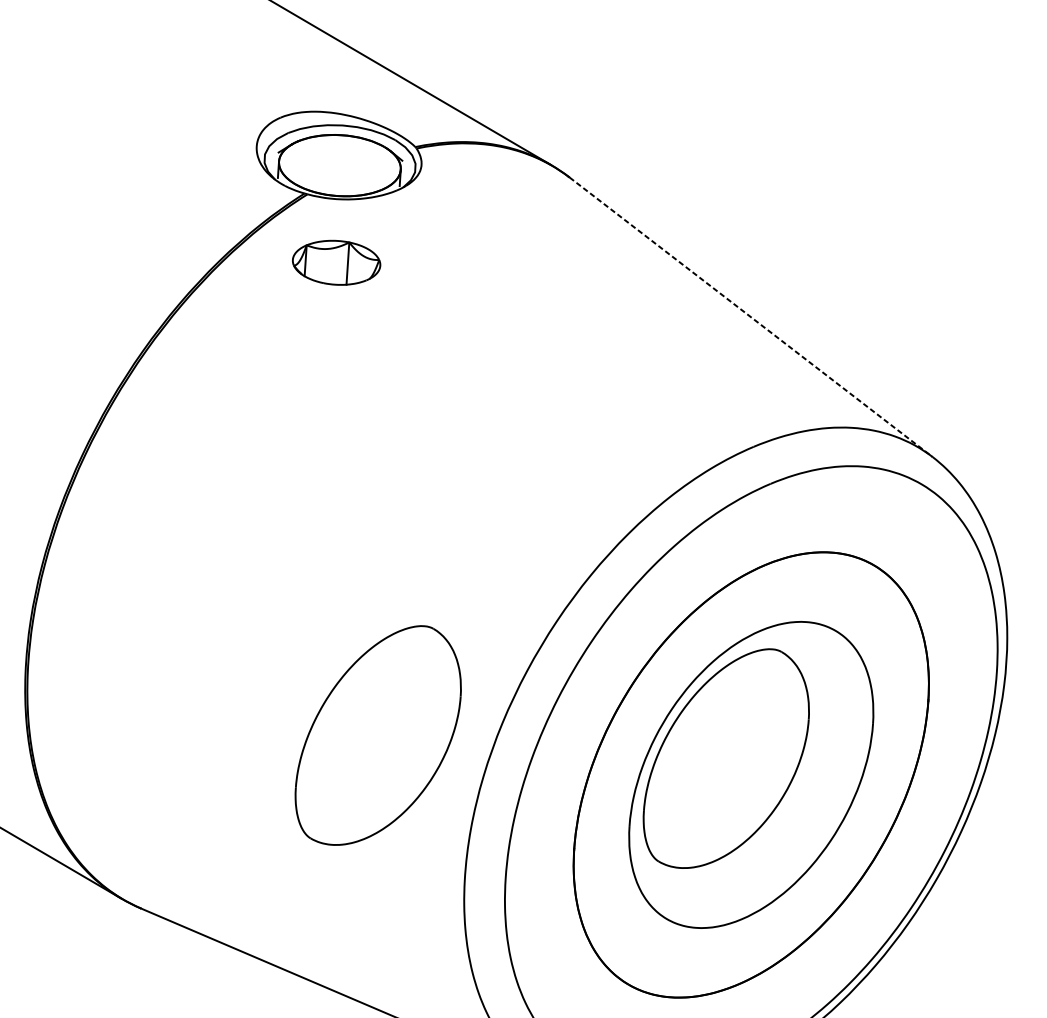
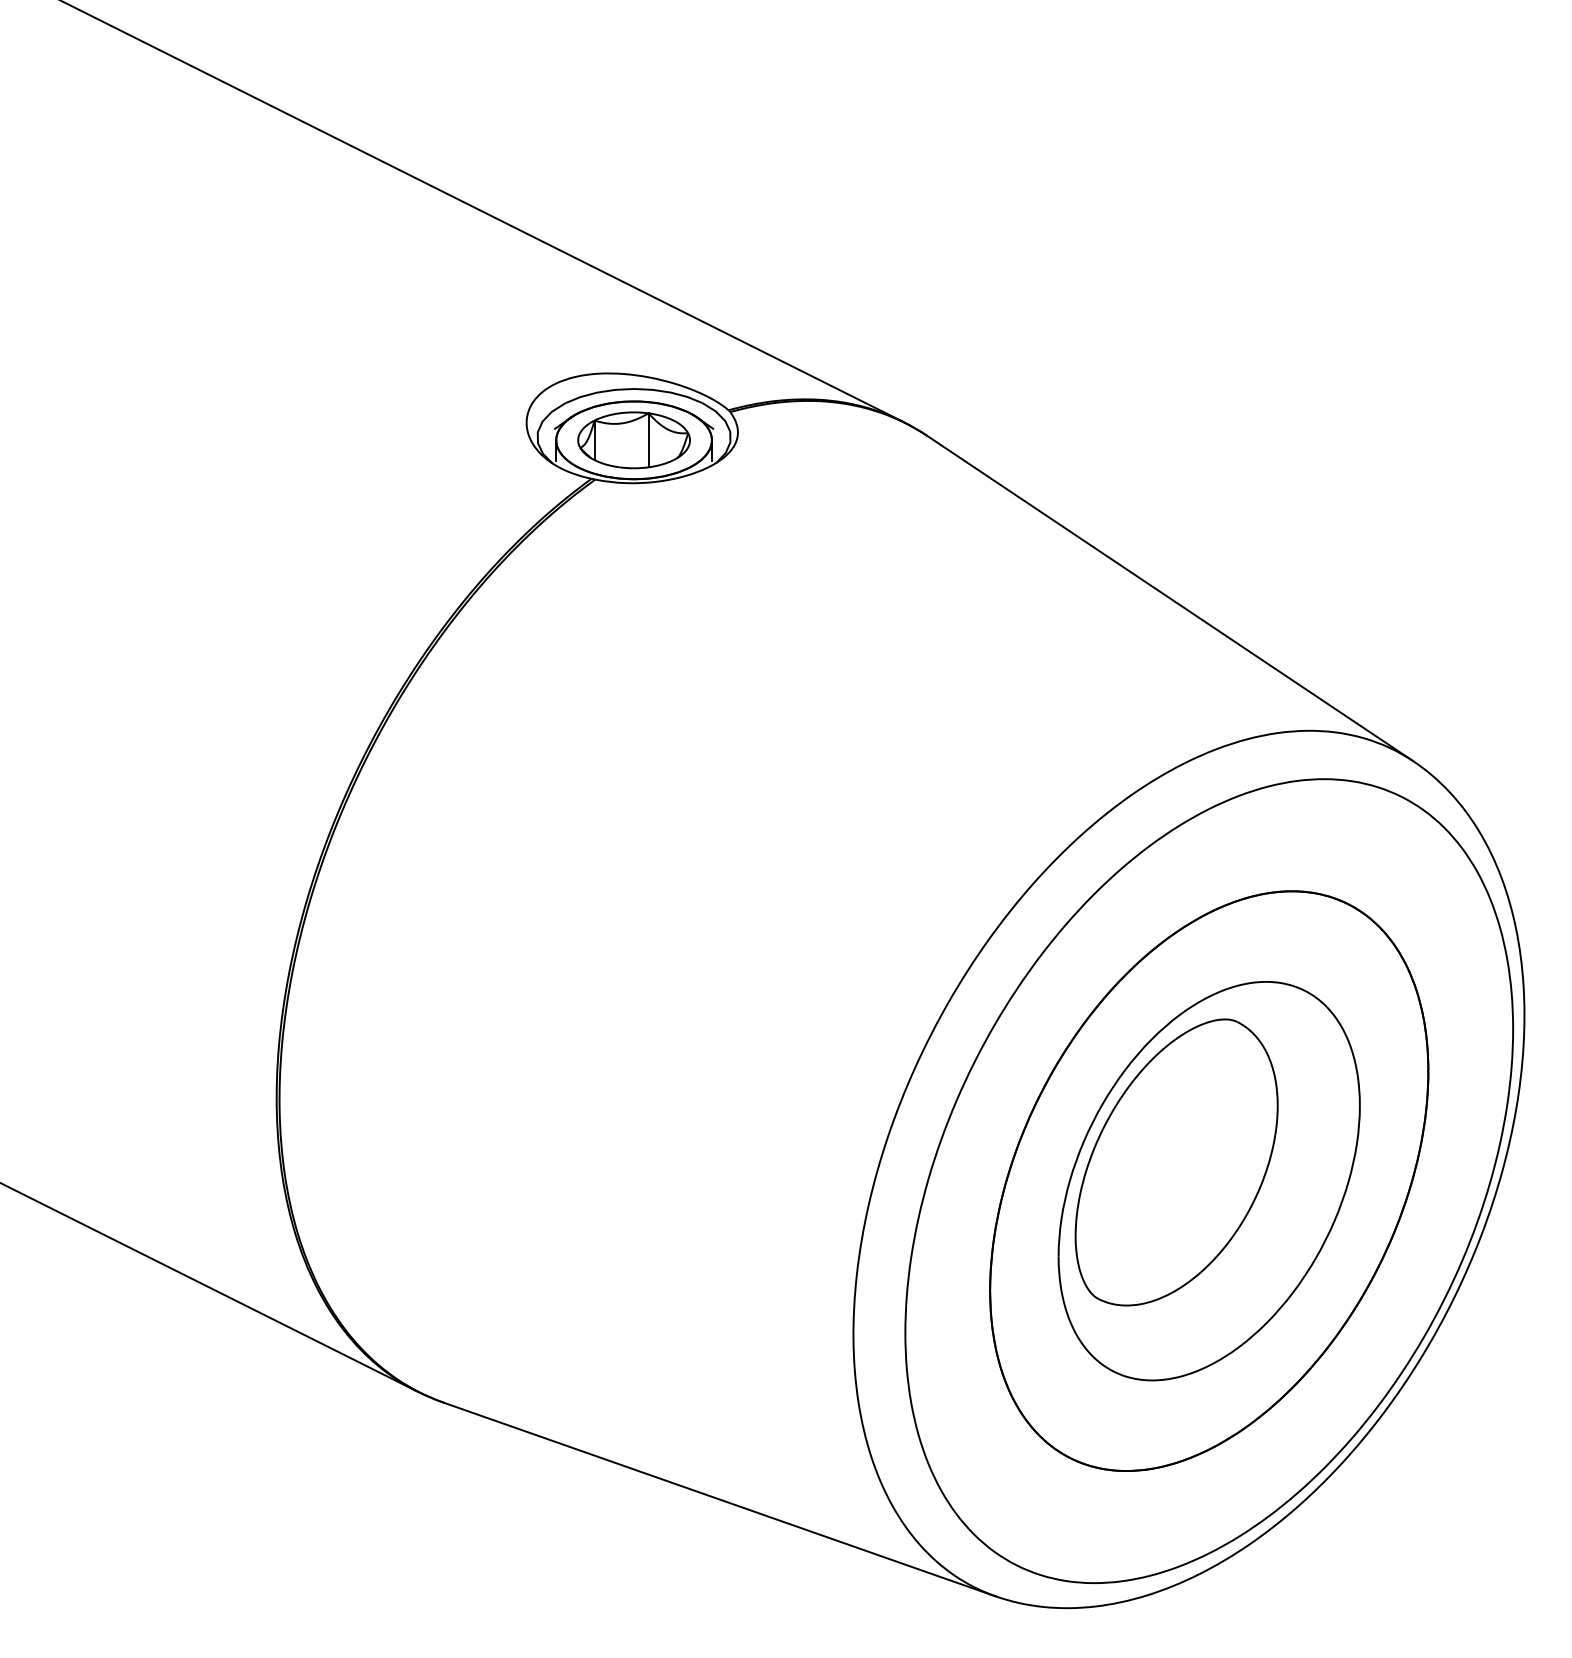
part: (336, 262) -> (633, 440), moved
line: (751, 317) -> (1170, 598), dashed -> solid
part: (378, 735) -> (731, 1162), removed

